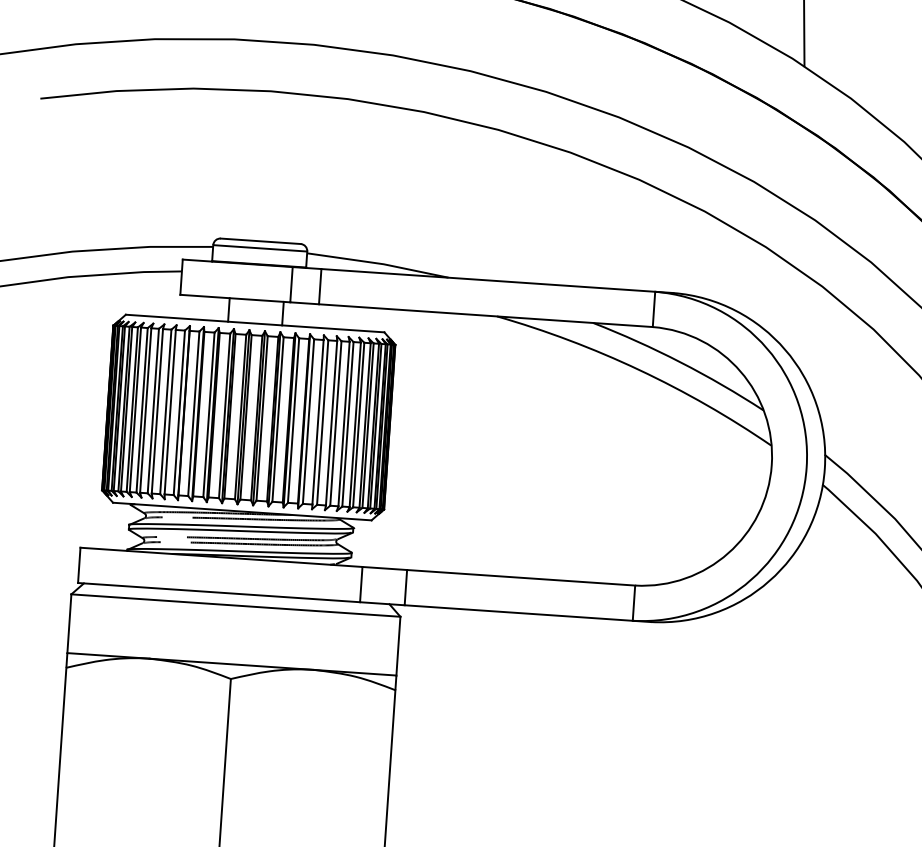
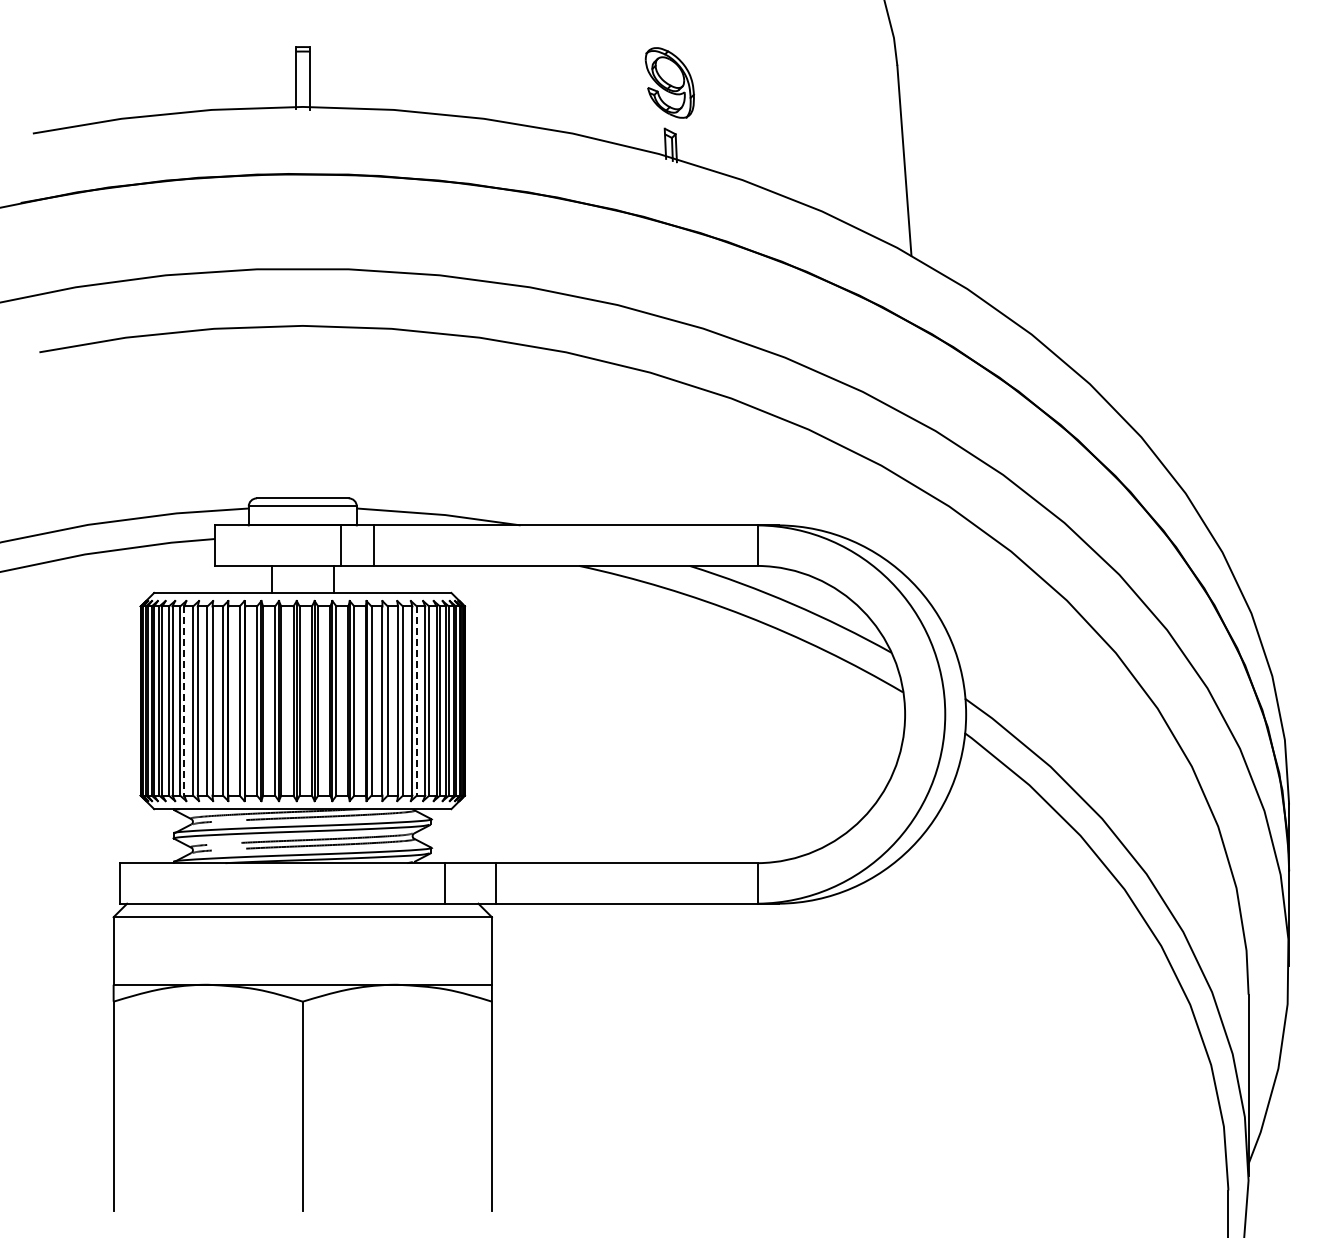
line: (145, 410) -> (184, 701), solid -> dashed
line: (347, 424) -> (416, 701), solid -> dashed

